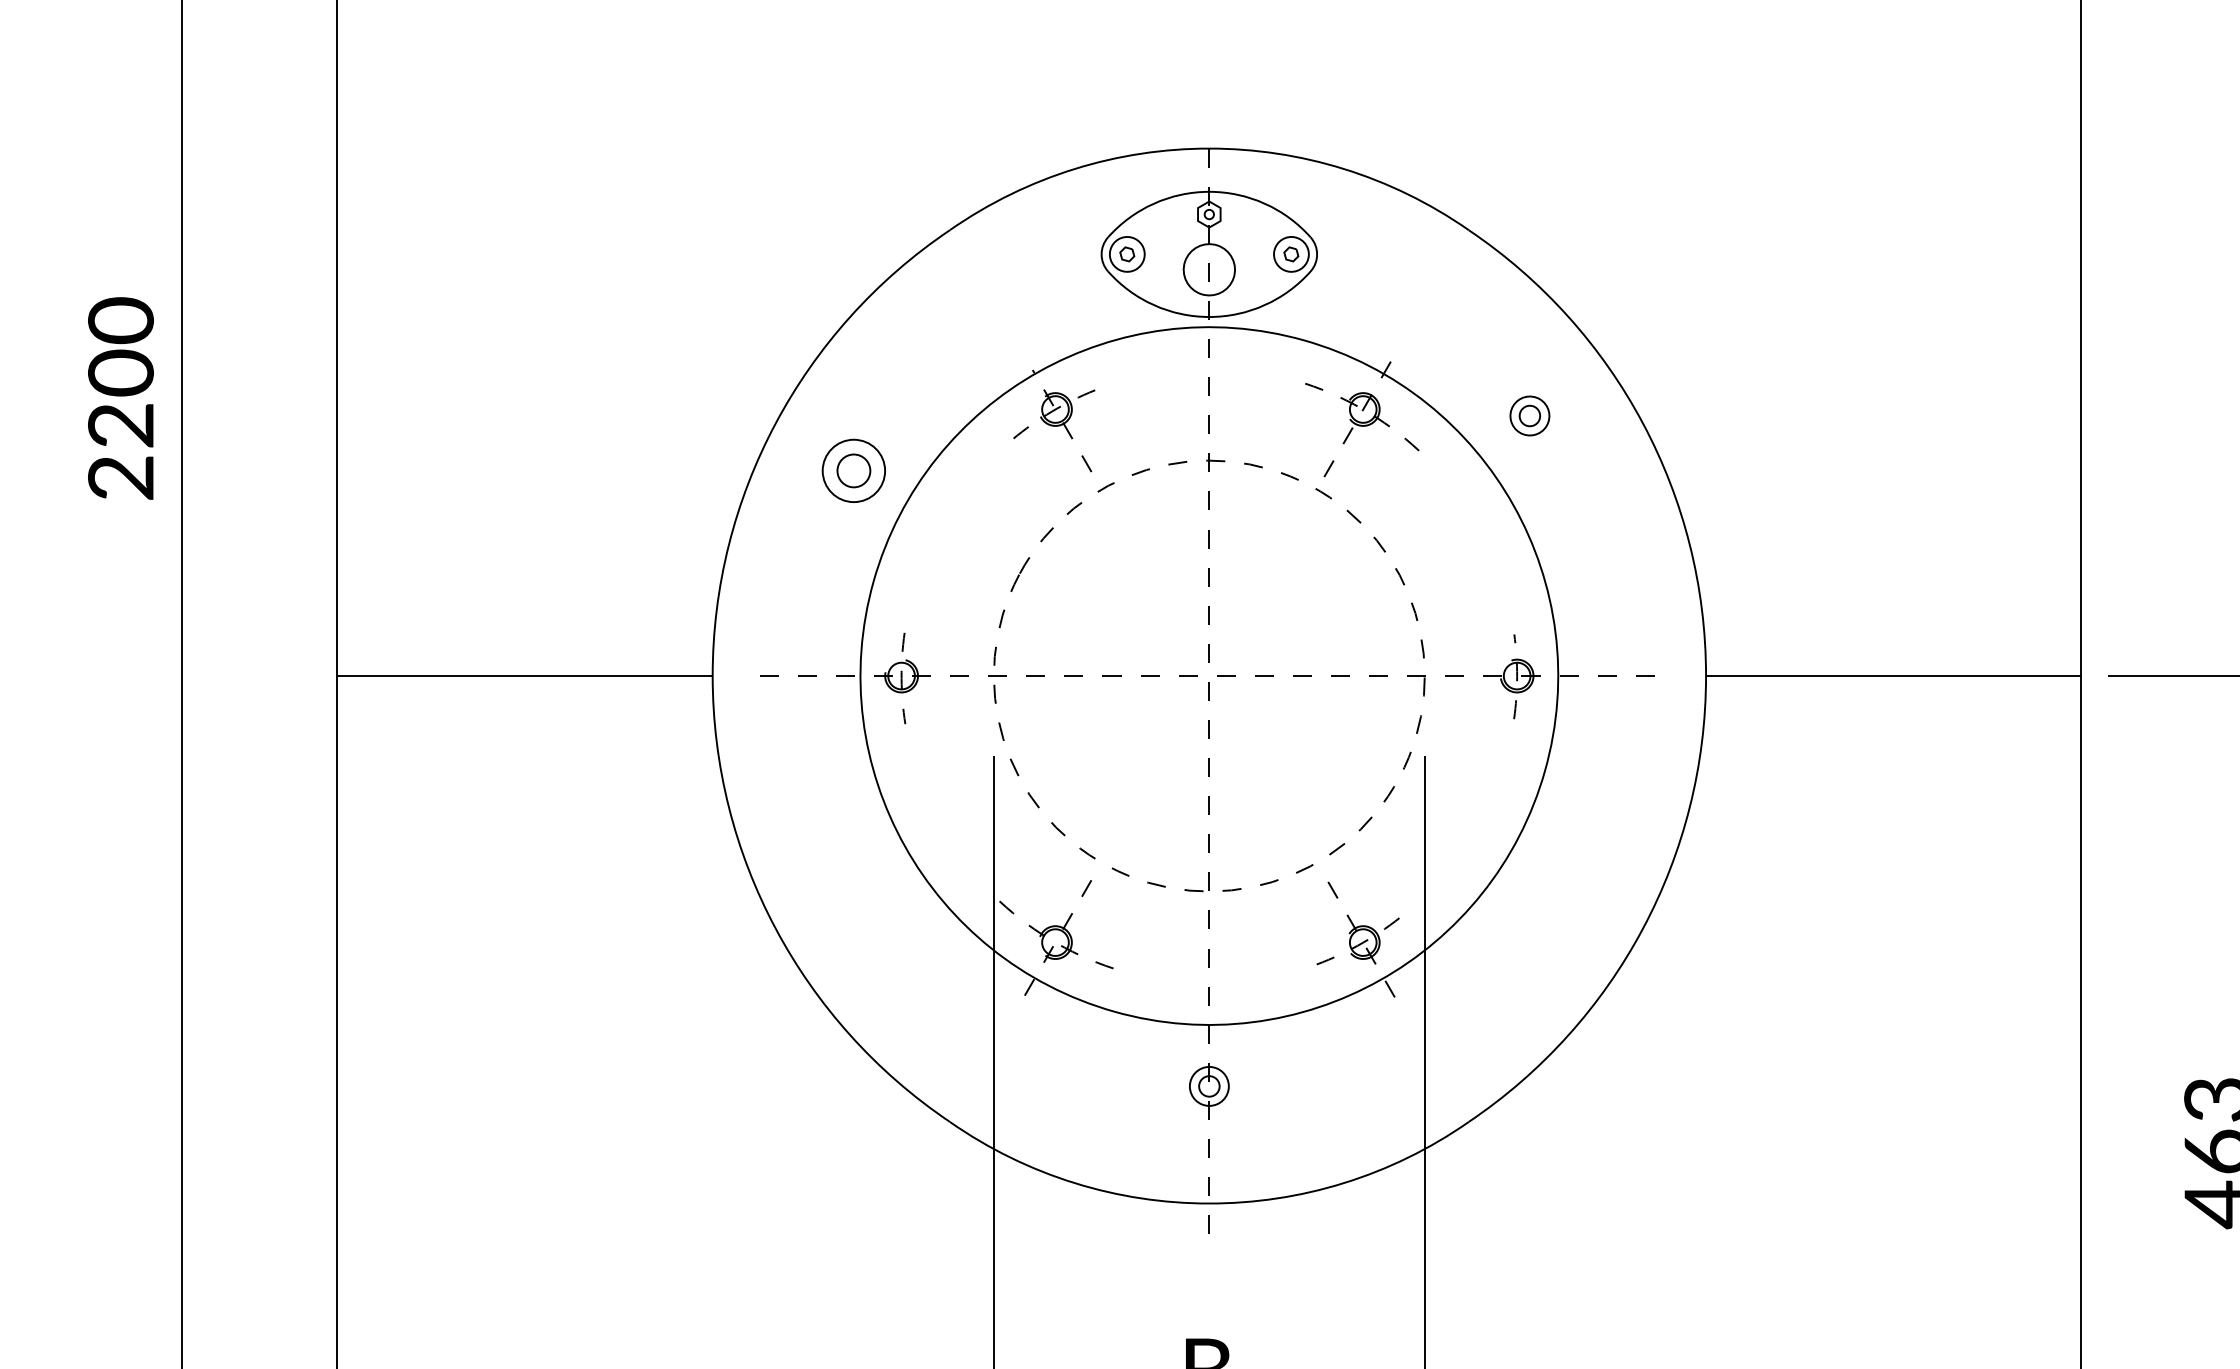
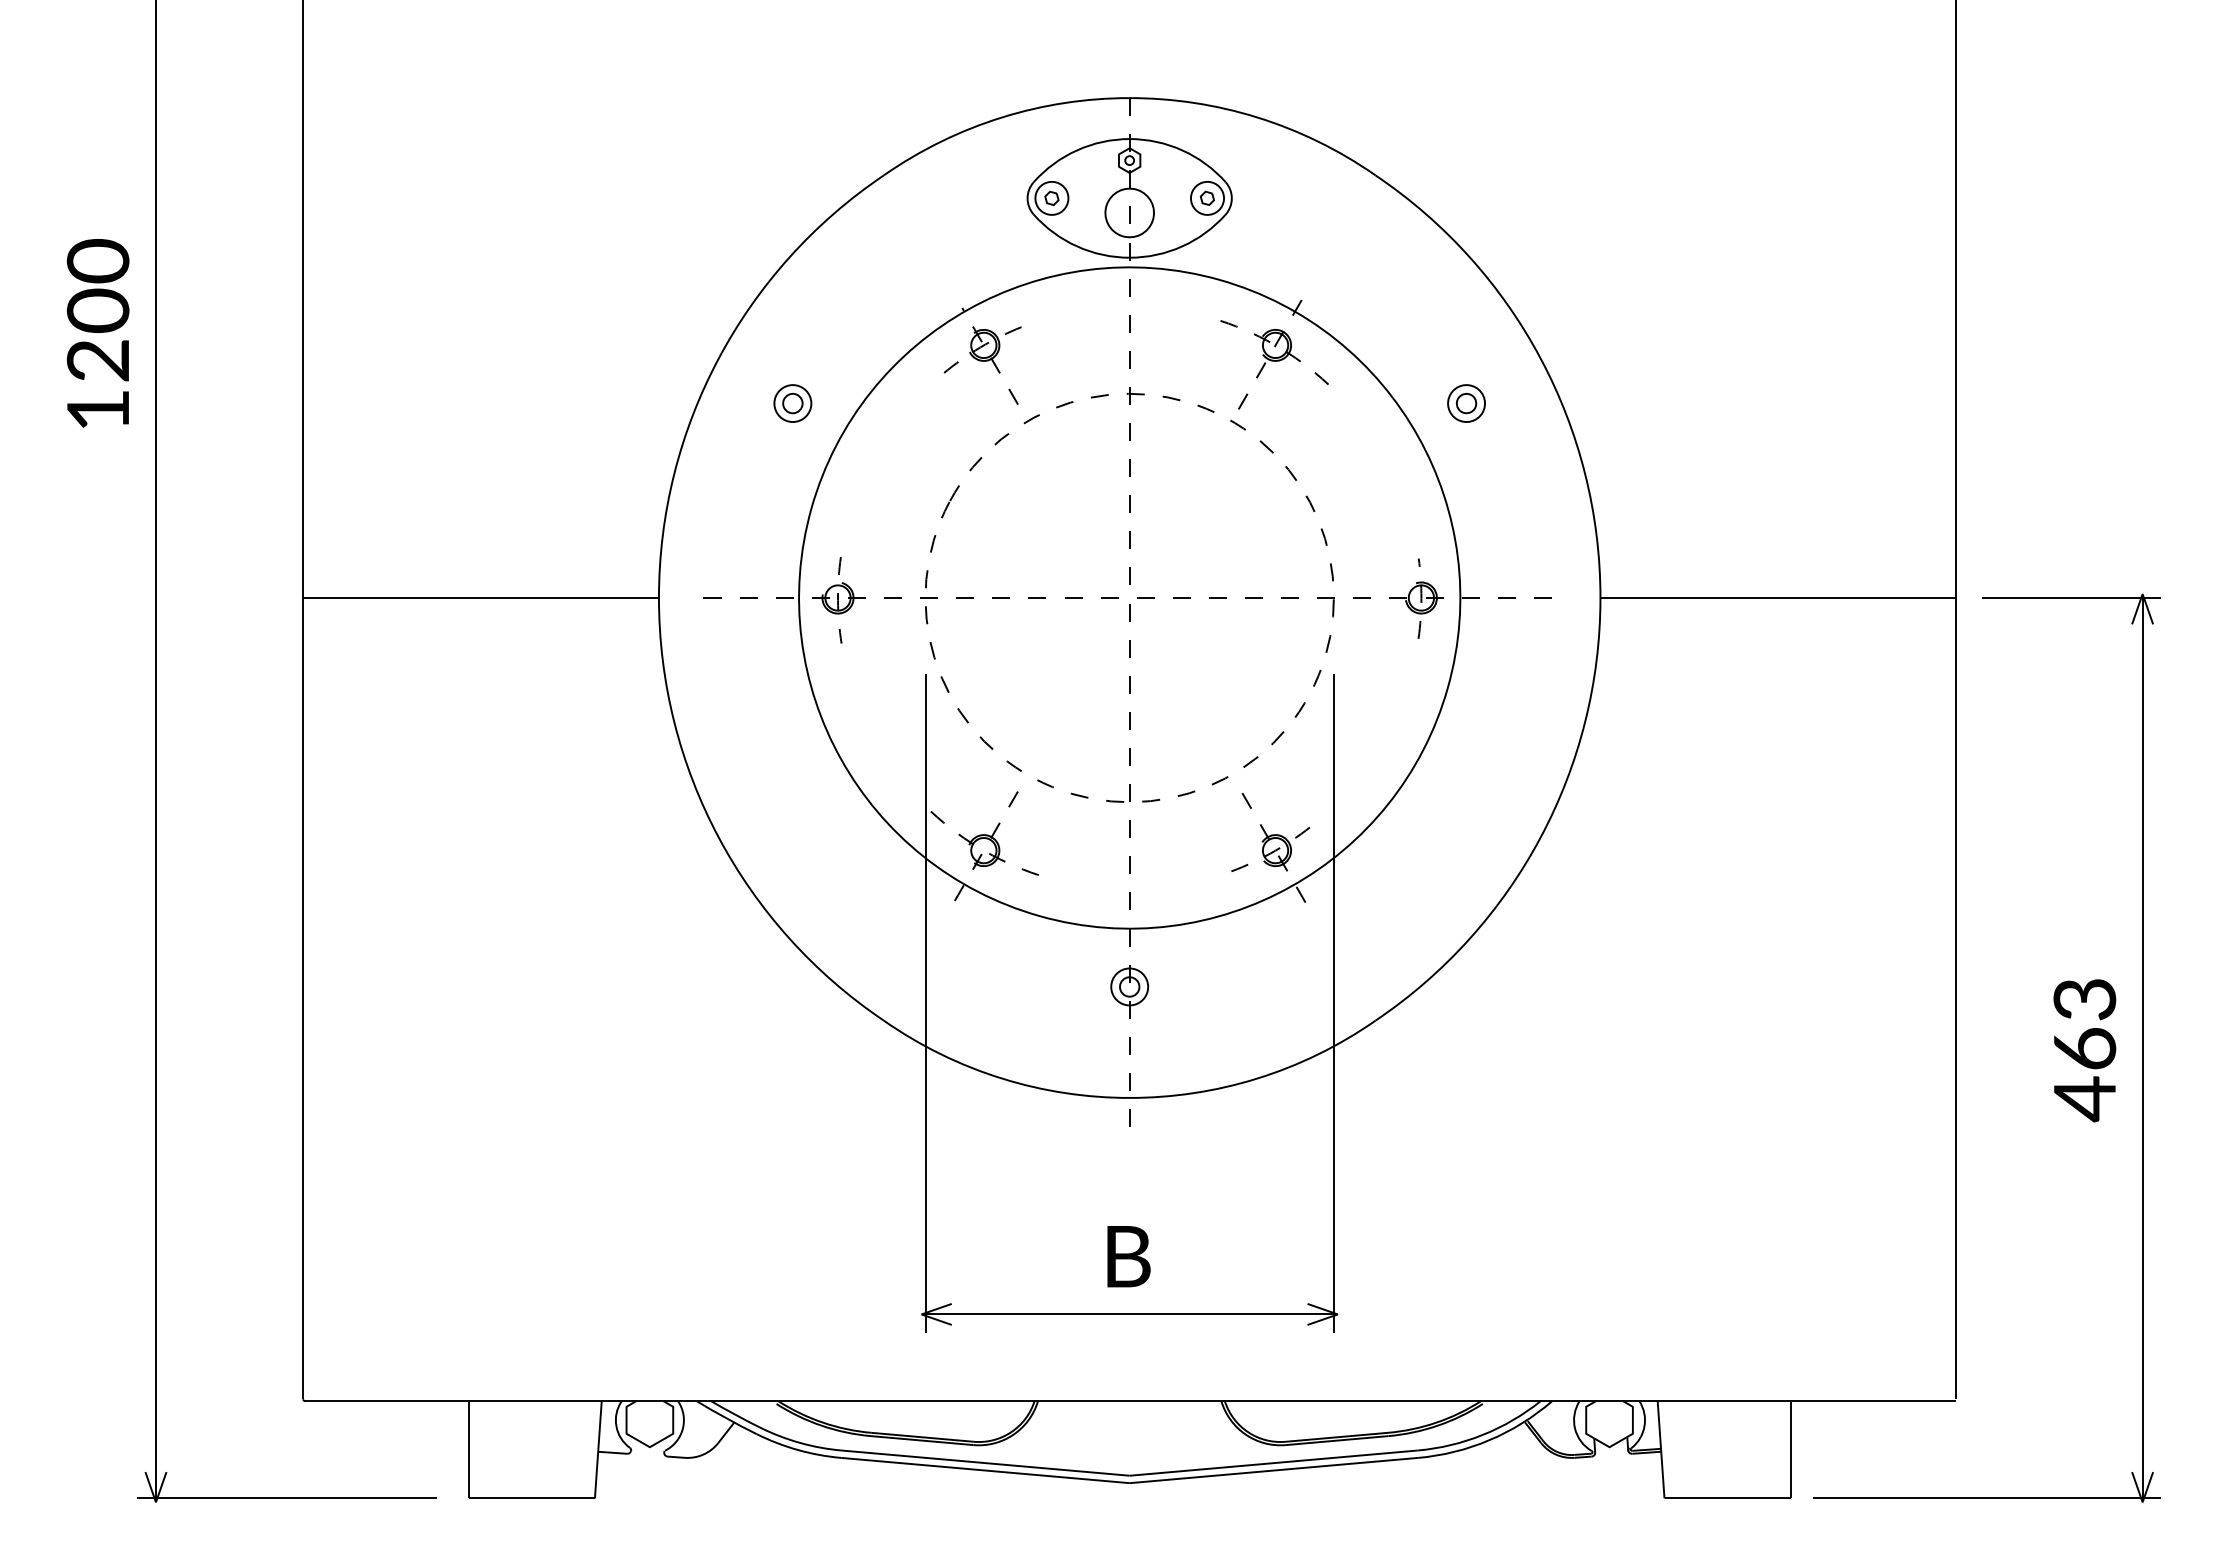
part: (1529, 415) -> (1466, 403), moved
part: (853, 470) -> (792, 403), size x0.62
text: (120, 478) -> (97, 410), 2200 -> 1200

